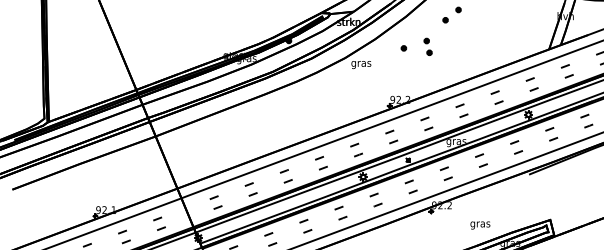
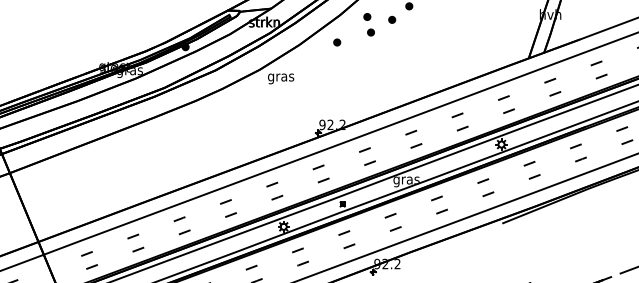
part: (427, 46) -> (368, 24), moved
part: (403, 48) -> (336, 42), moved

